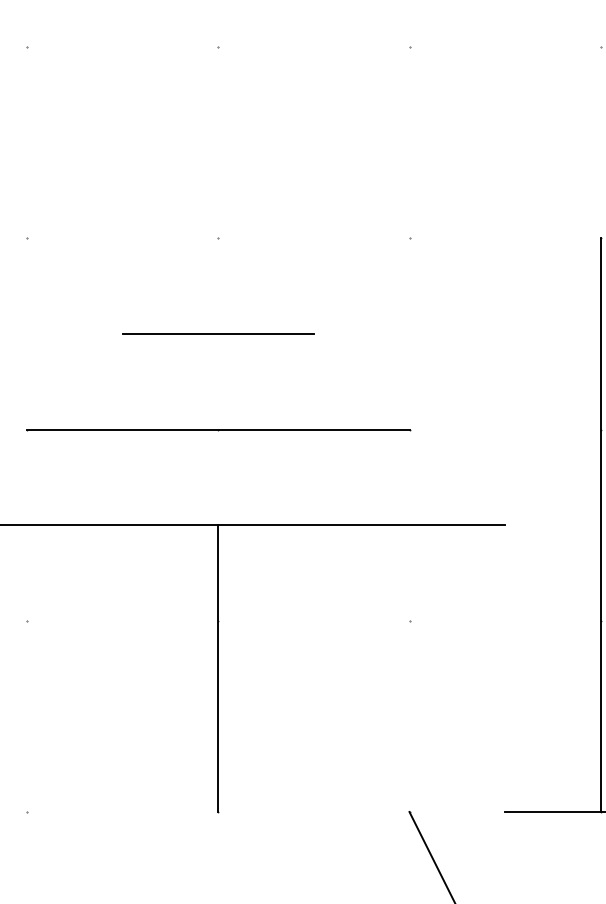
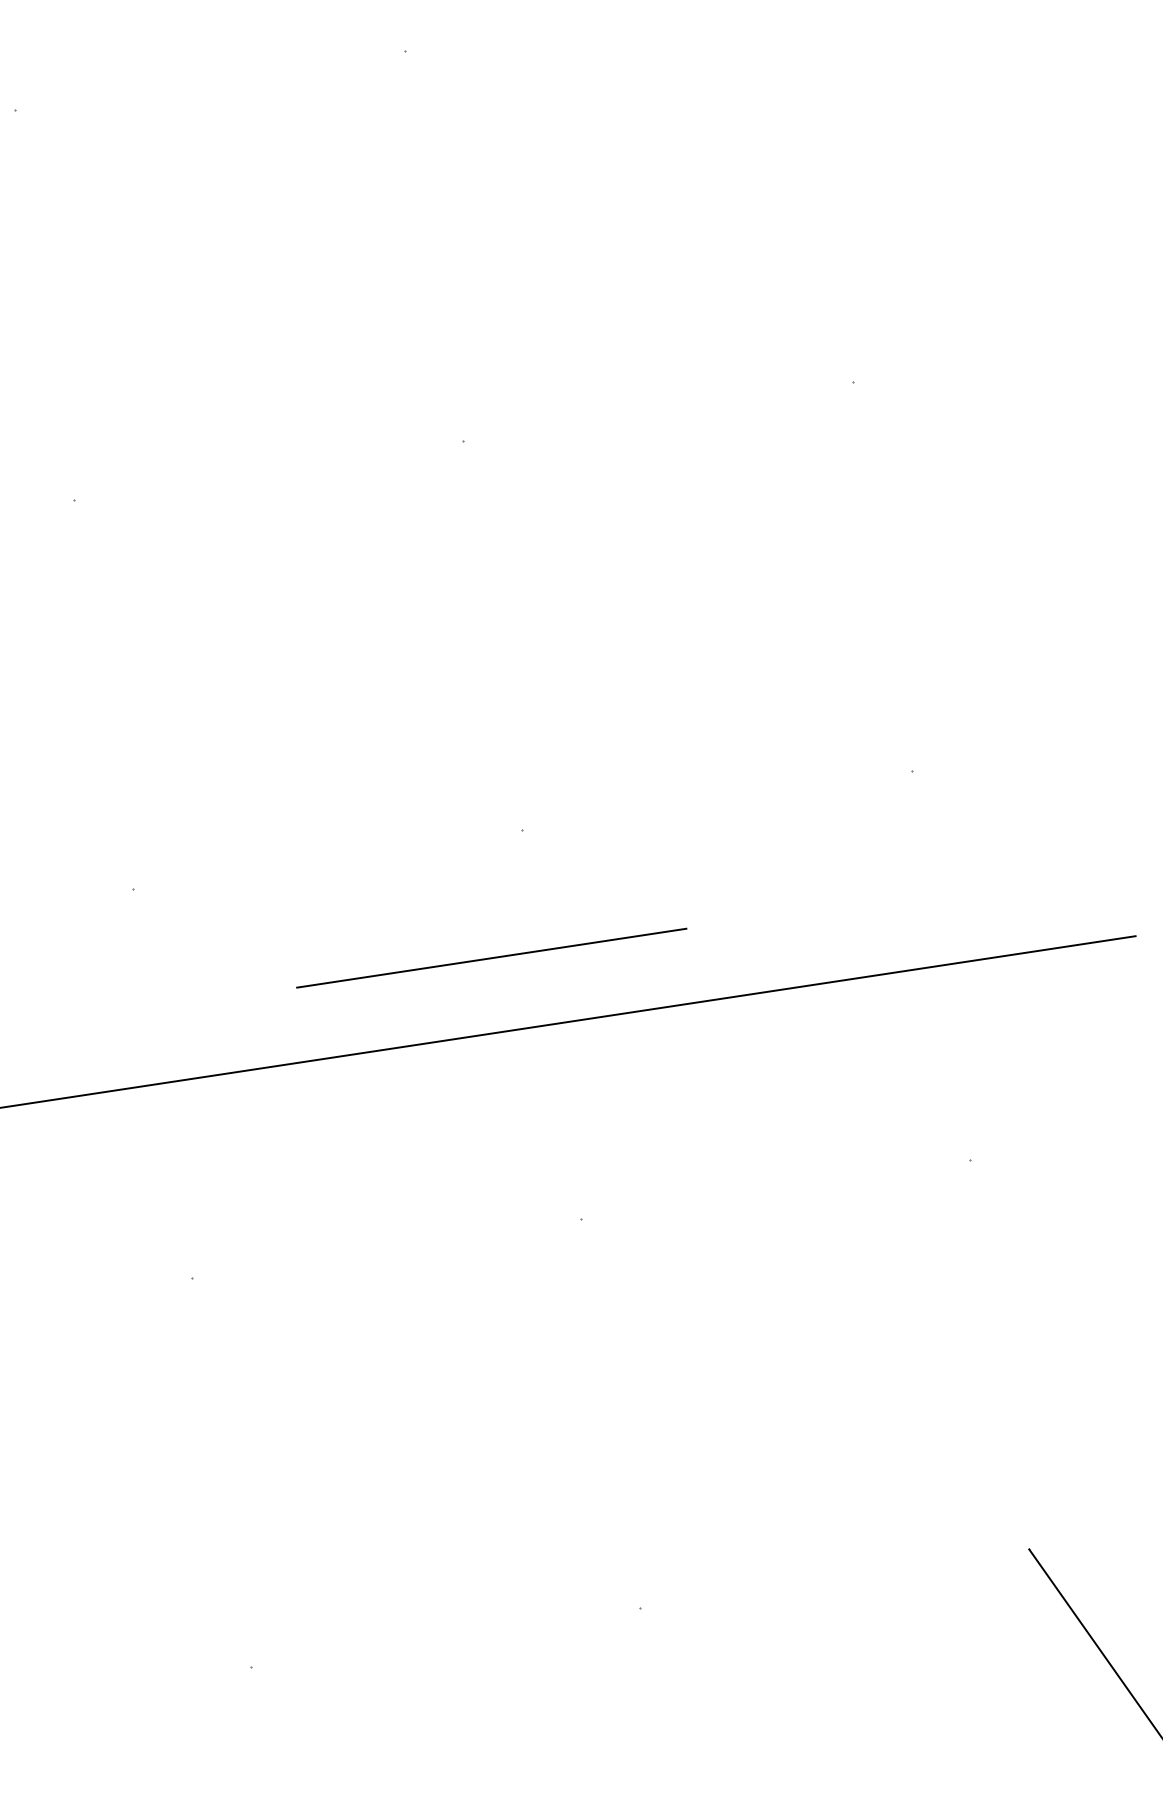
line: (218, 333) -> (491, 957), moved
line: (218, 429) -> (522, 829), removed
line: (218, 668) -> (596, 1316), removed

